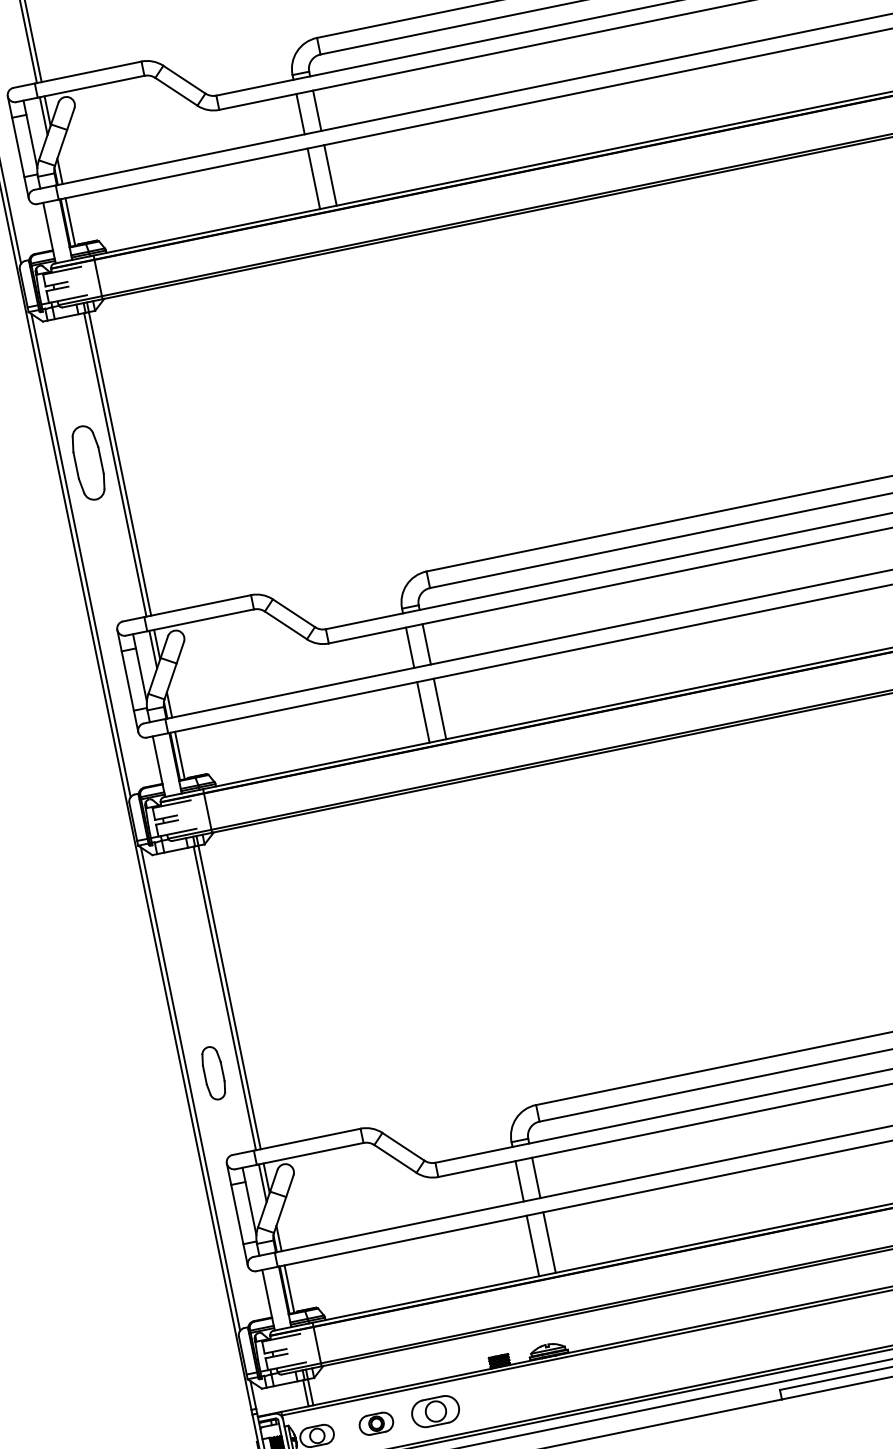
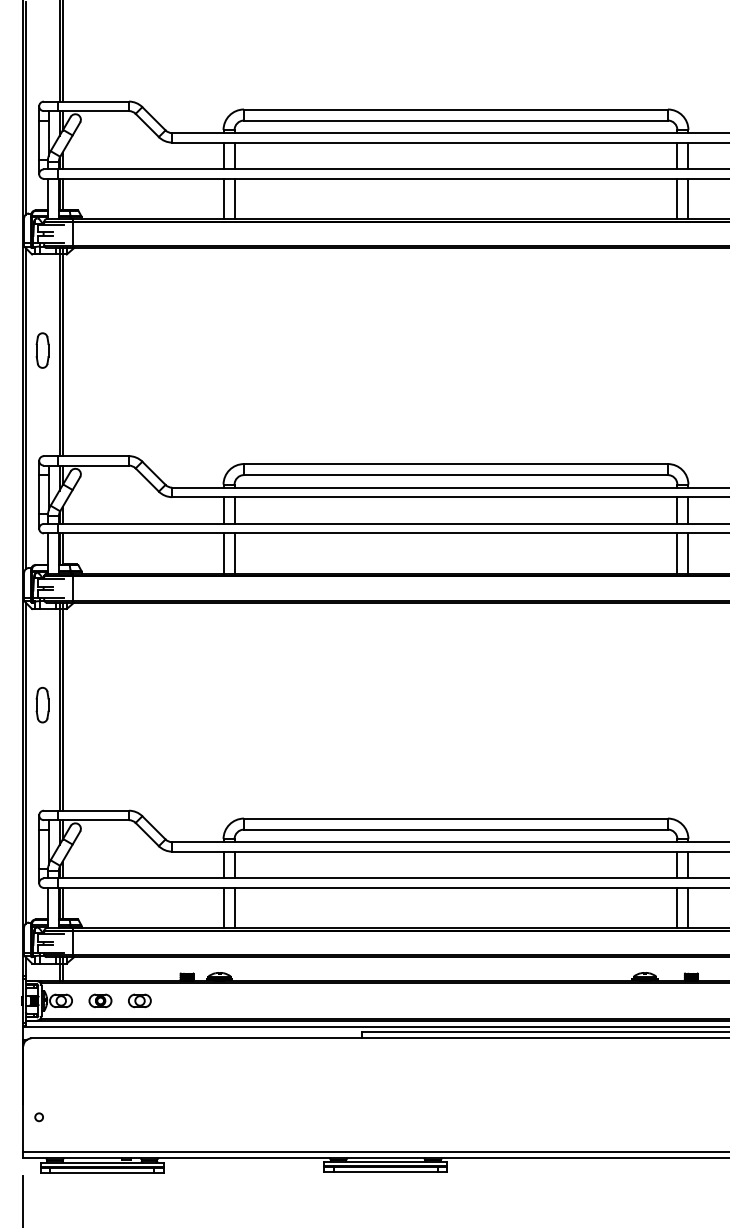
part: (88, 462) -> (42, 350), size x0.71
part: (213, 1072) -> (42, 704), moved
part: (434, 1411) -> (139, 1000), size x0.71

